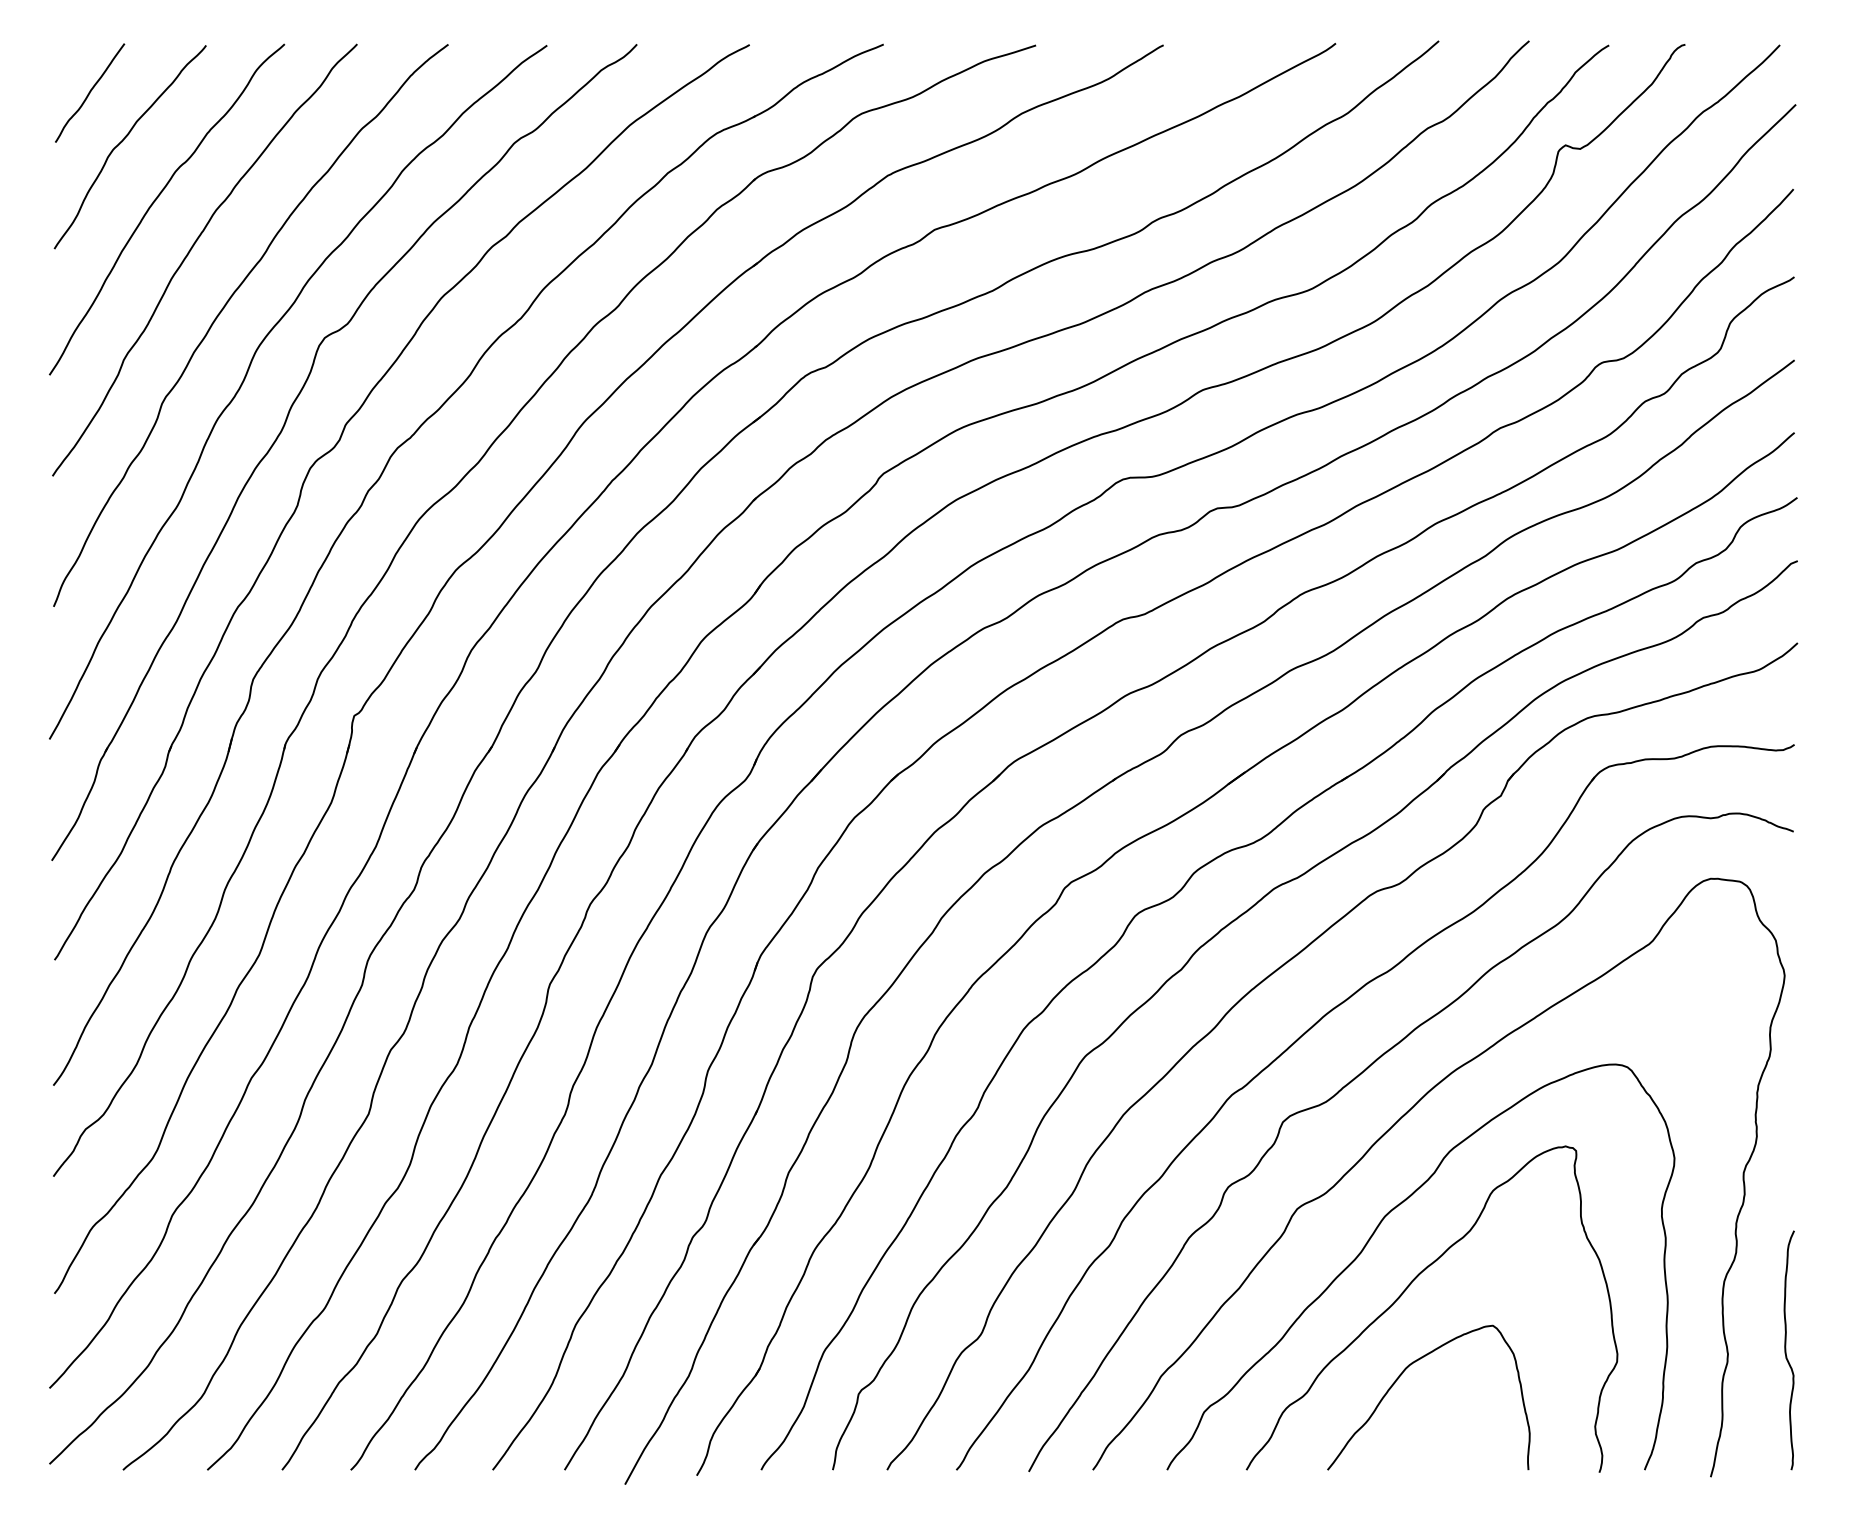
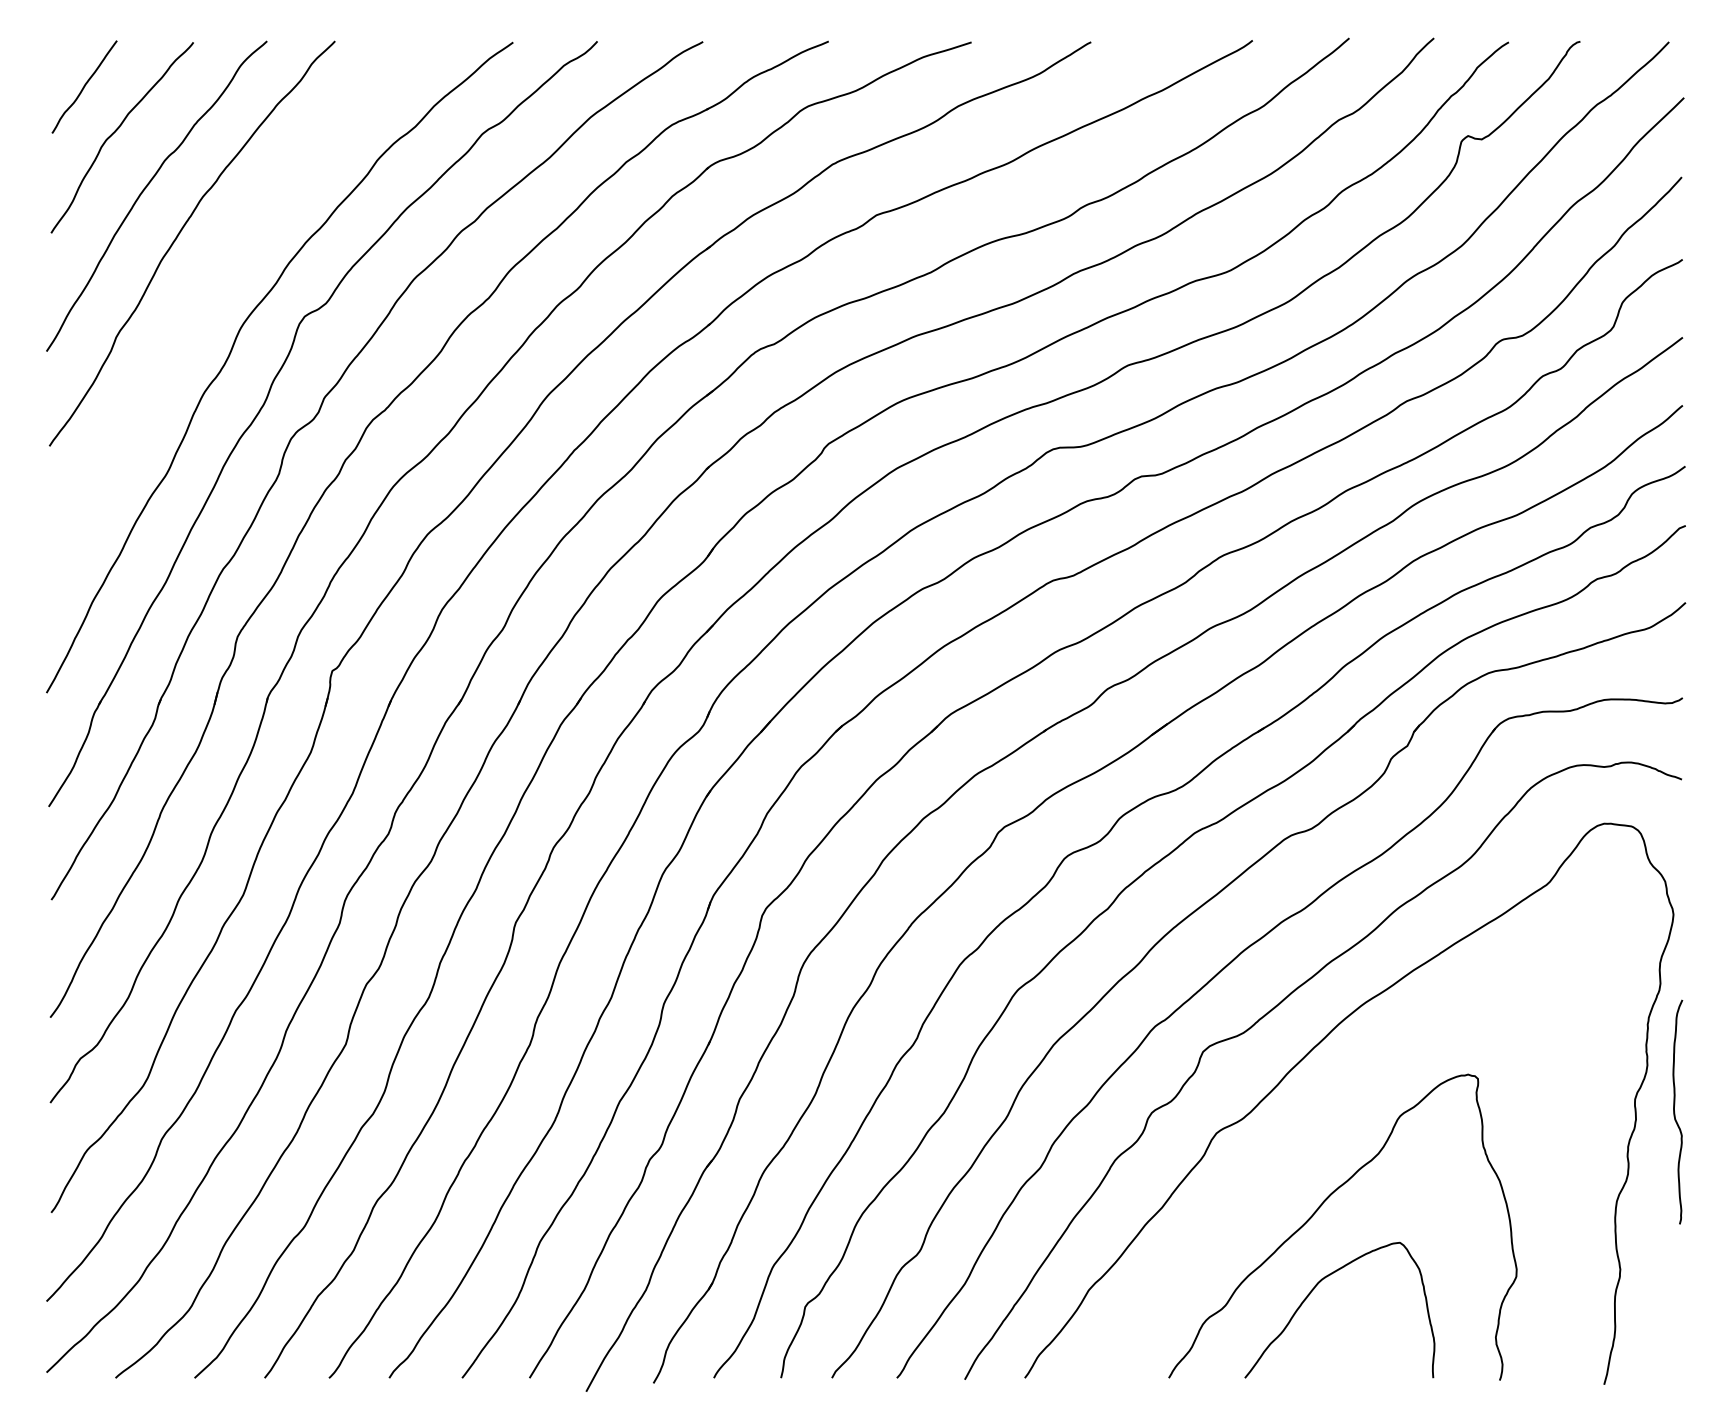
curve: (224, 308) -> (210, 289), removed
curve: (1373, 1235) -> (1287, 1158), removed
curve: (1786, 1350) -> (1675, 1112), moved

